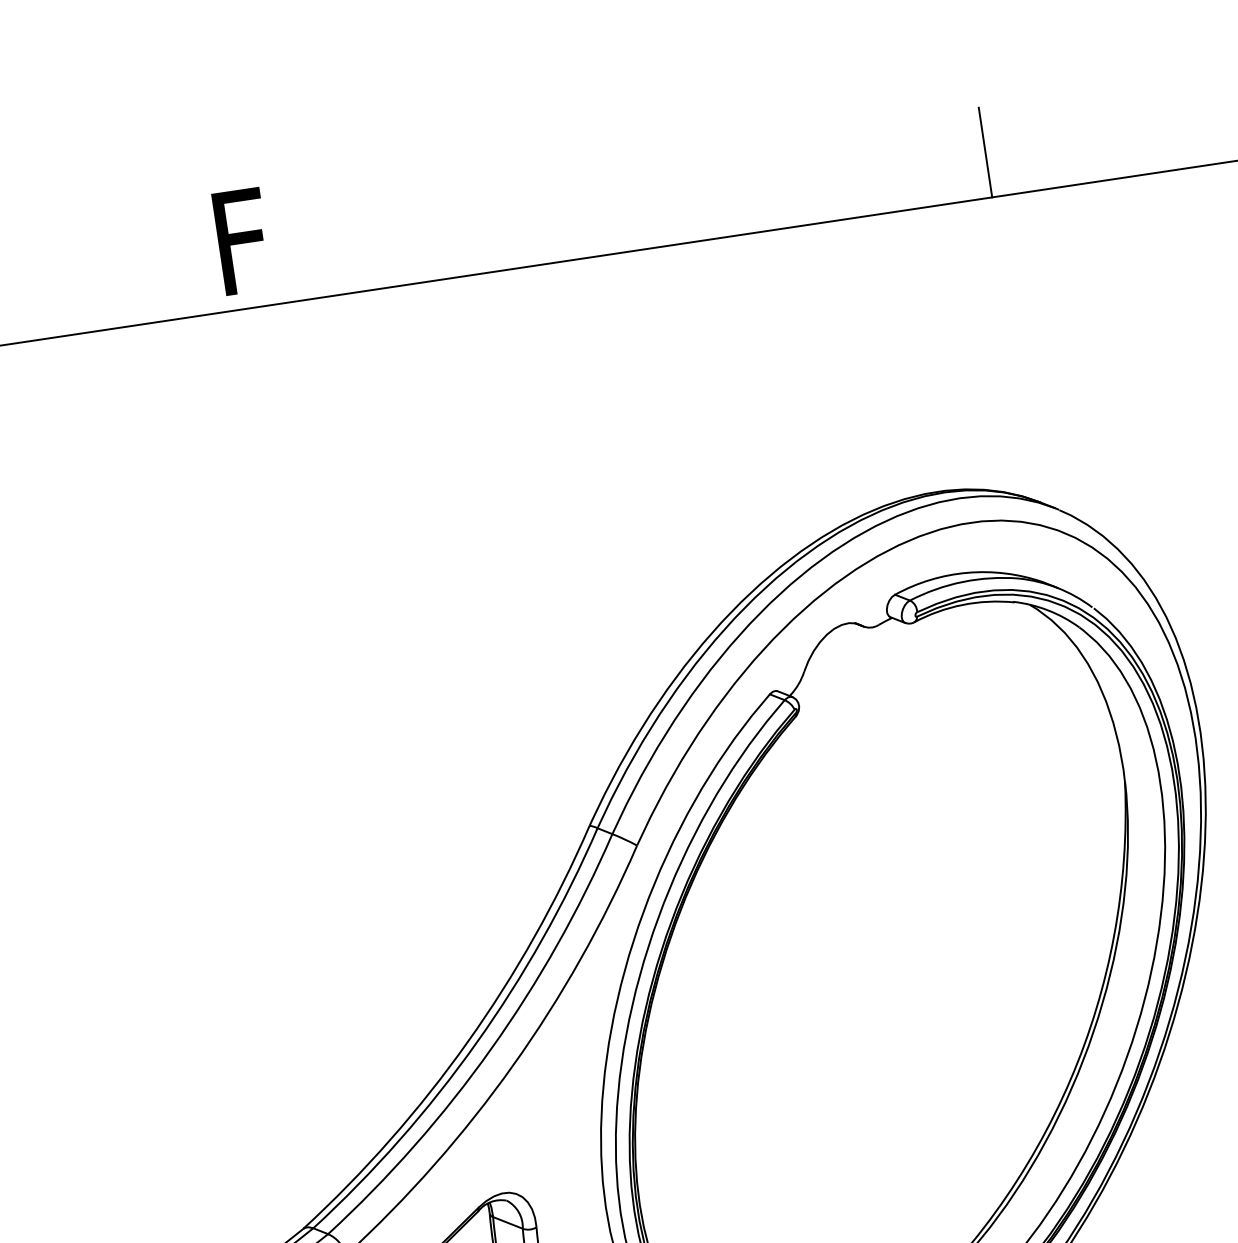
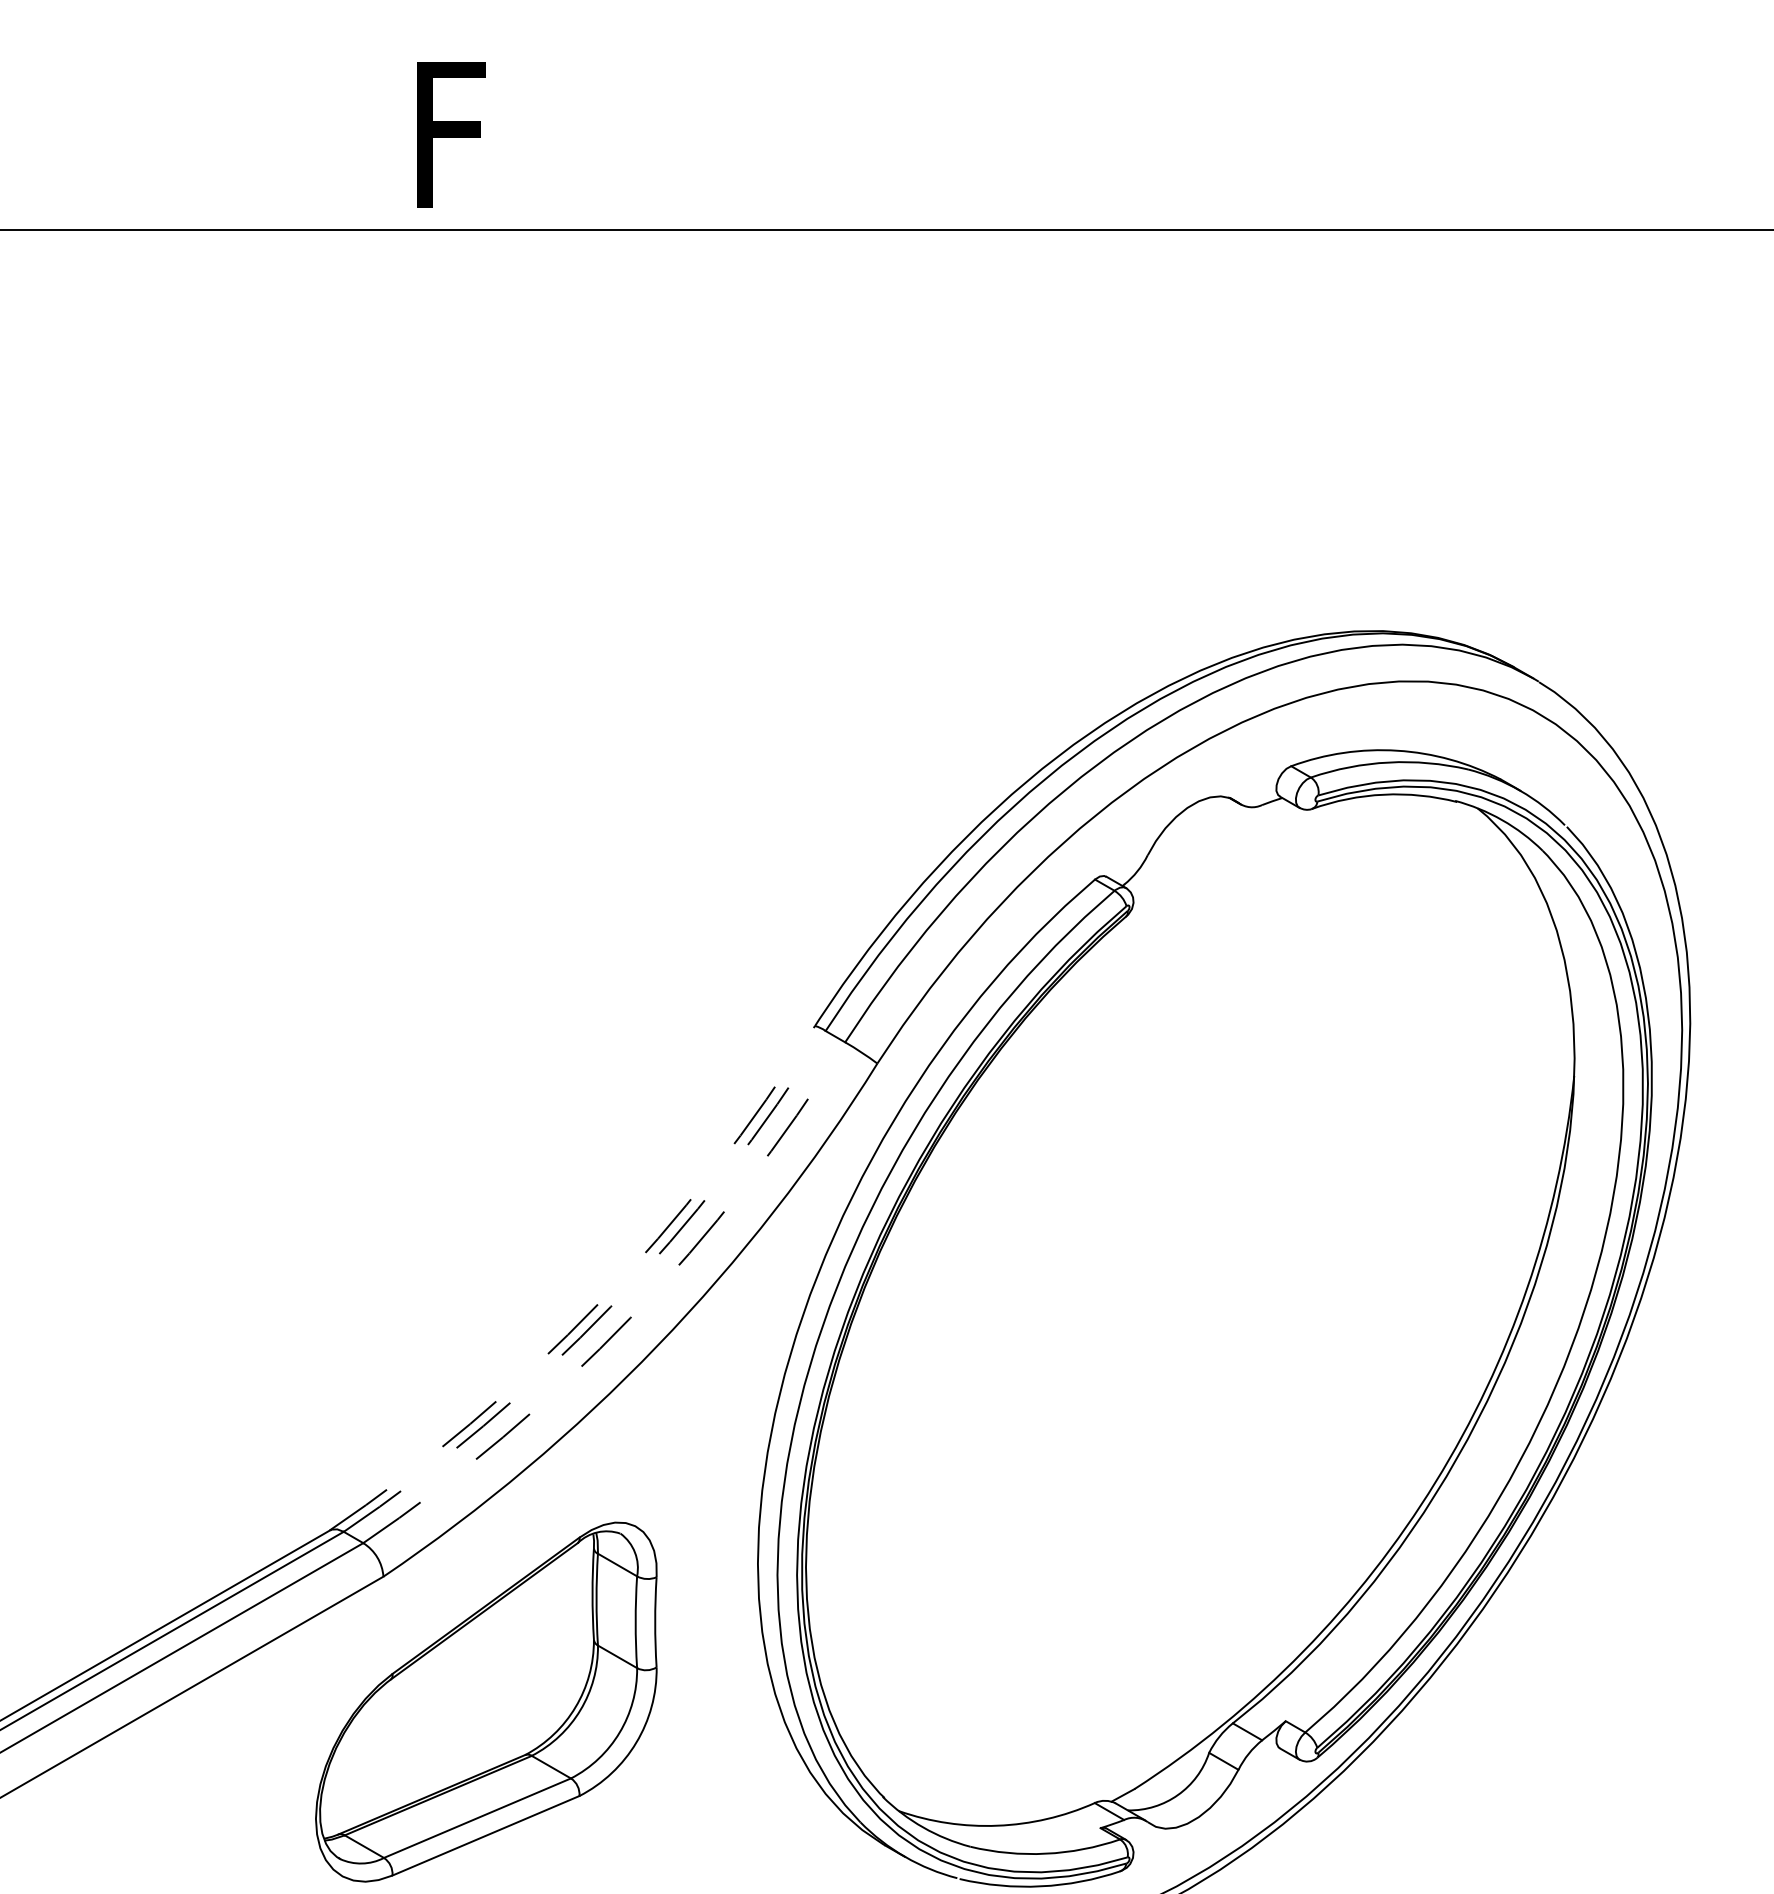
line: (985, 152) -> (1510, 165), removed
arc: (467, 1042) -> (598, 1303), solid -> dashed
arc: (476, 1043) -> (610, 1306), solid -> dashed
arc: (491, 1048) -> (630, 1317), solid -> dashed

